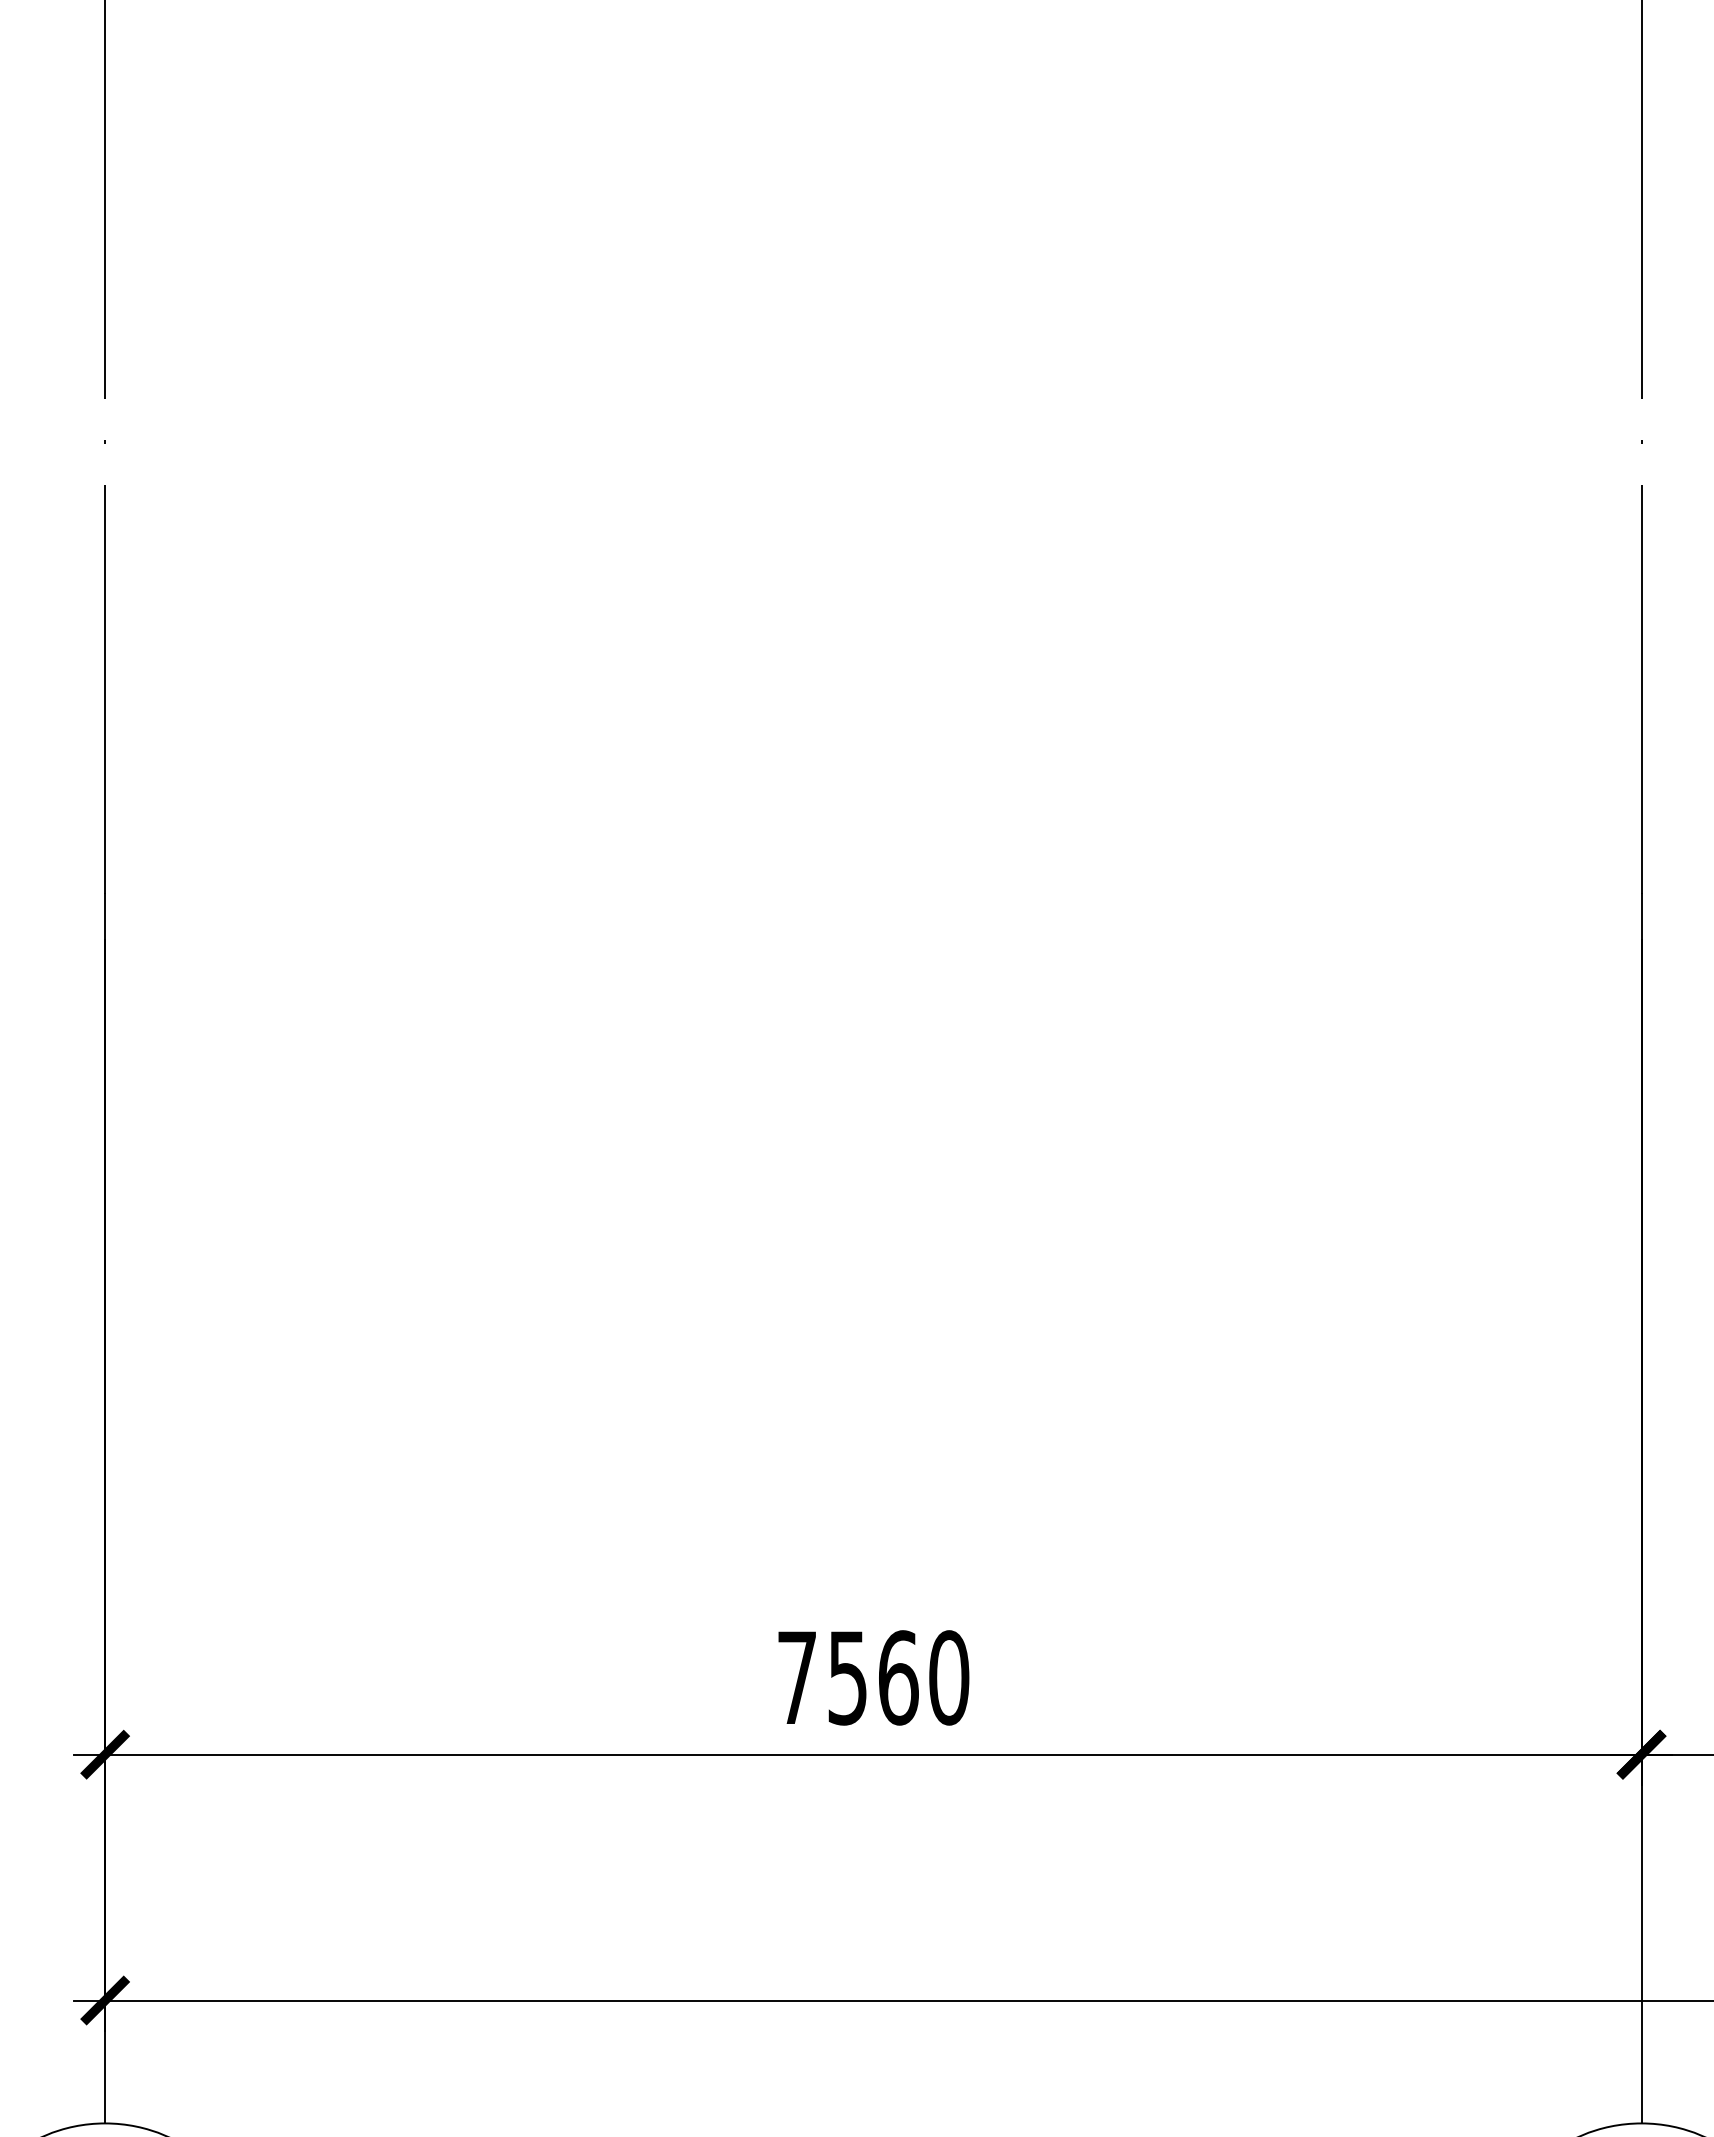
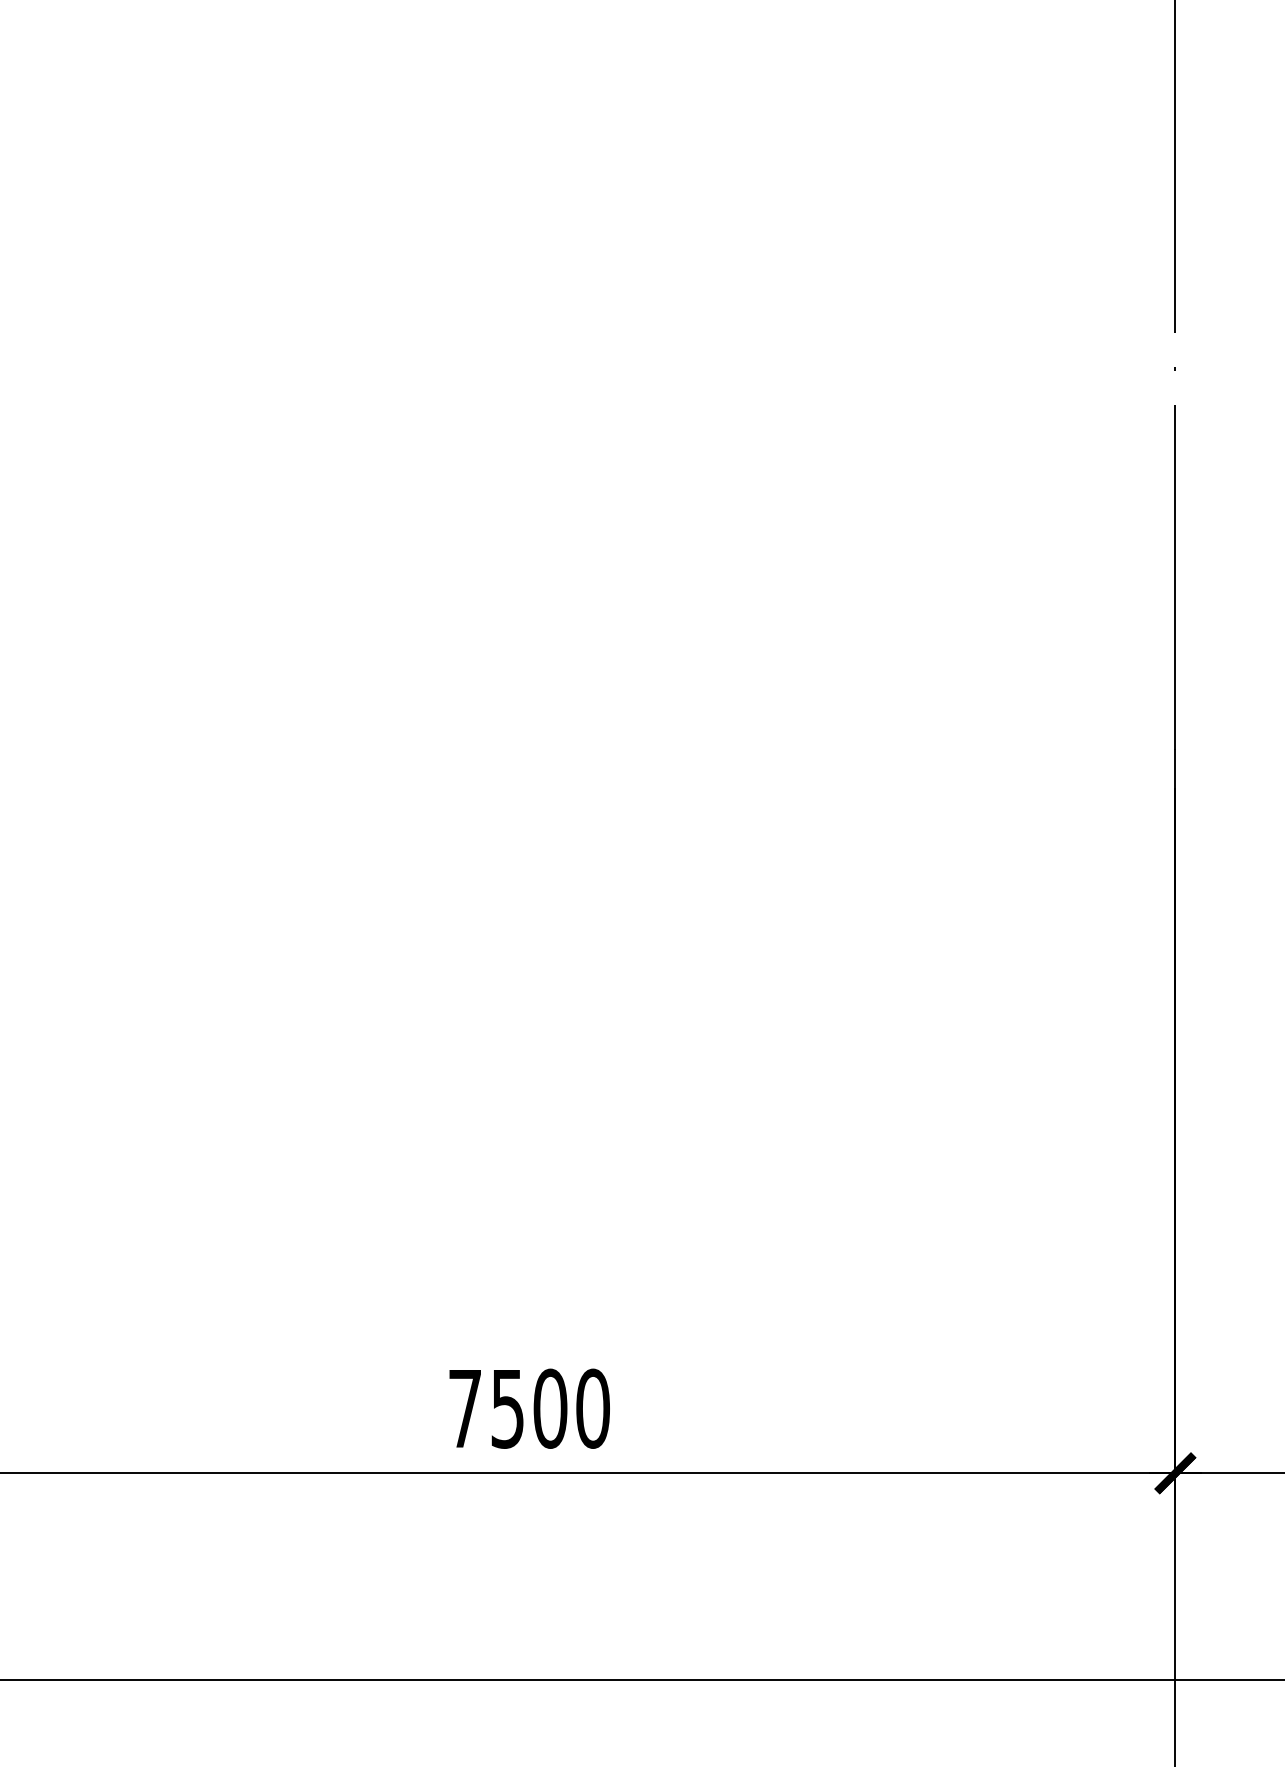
text: (898, 1677) -> (550, 1408), 7560 -> 7500

